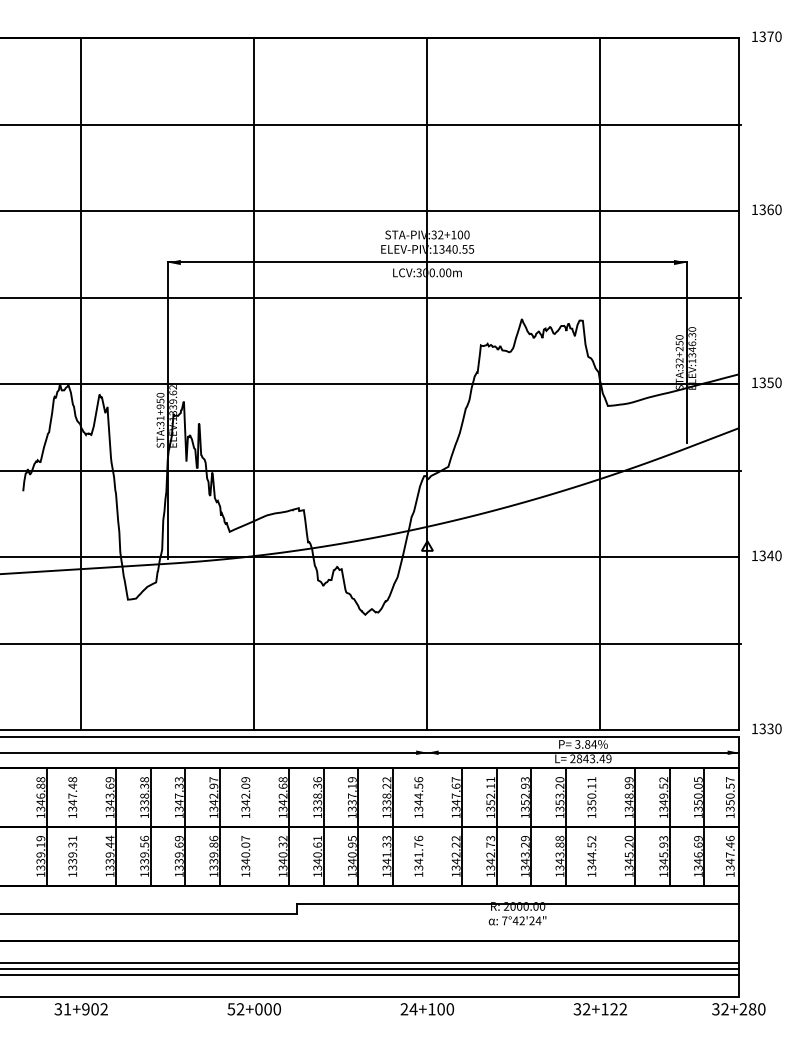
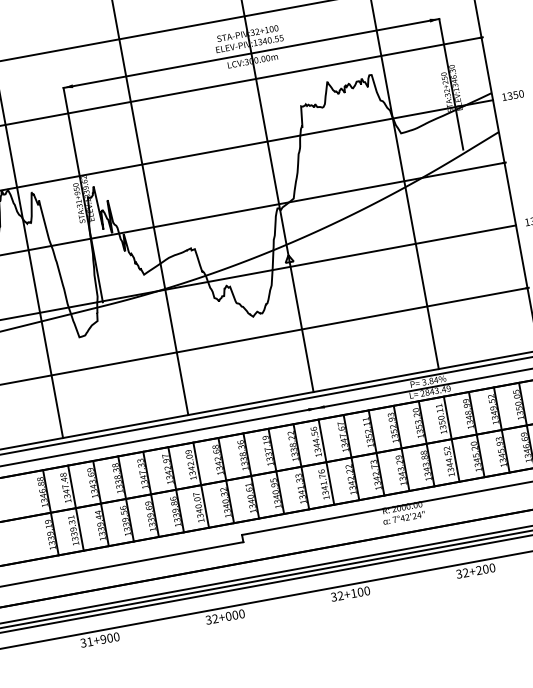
line: (81, 827) -> (76, 508), added
line: (254, 827) -> (201, 485), added
line: (427, 827) -> (326, 462), added
line: (600, 827) -> (451, 439), added
text: (231, 1008) -> (208, 619), 52+000 -> 32+000
text: (103, 1009) -> (116, 637), 31+902 -> 31+900
text: (408, 1009) -> (336, 596), 24+100 -> 32+100
text: (614, 1009) -> (486, 569), 32+122 -> 32+200

